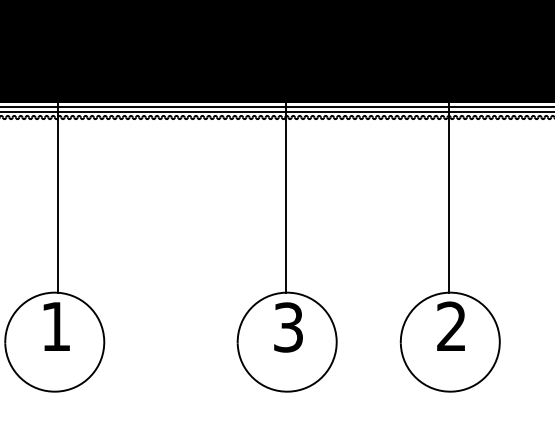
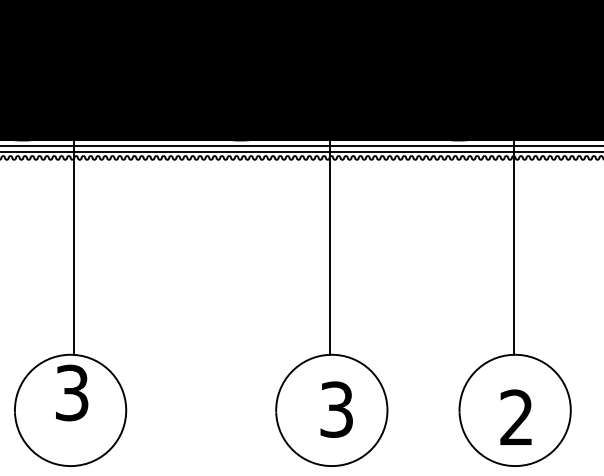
text: (450, 325) -> (515, 416), moved
text: (55, 326) -> (71, 392), 1 -> 3
text: (288, 327) -> (336, 409), moved

